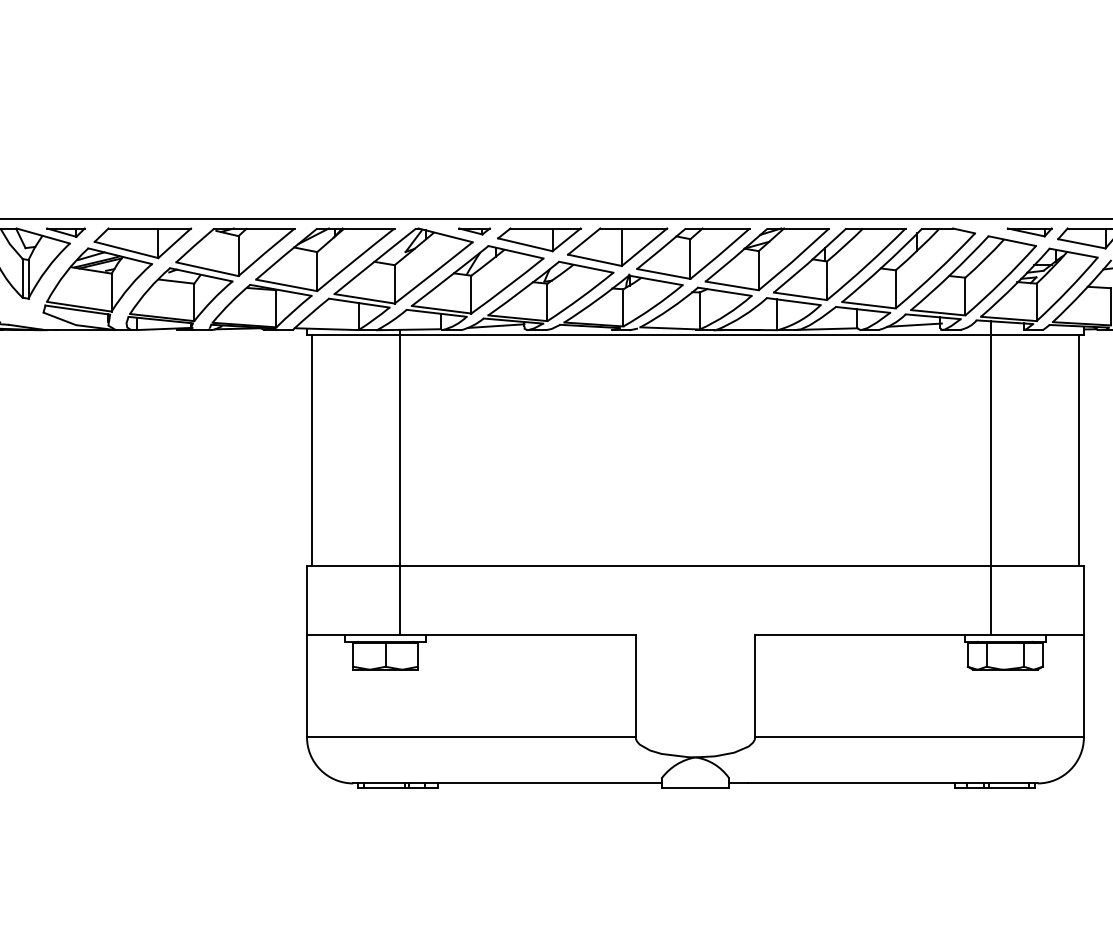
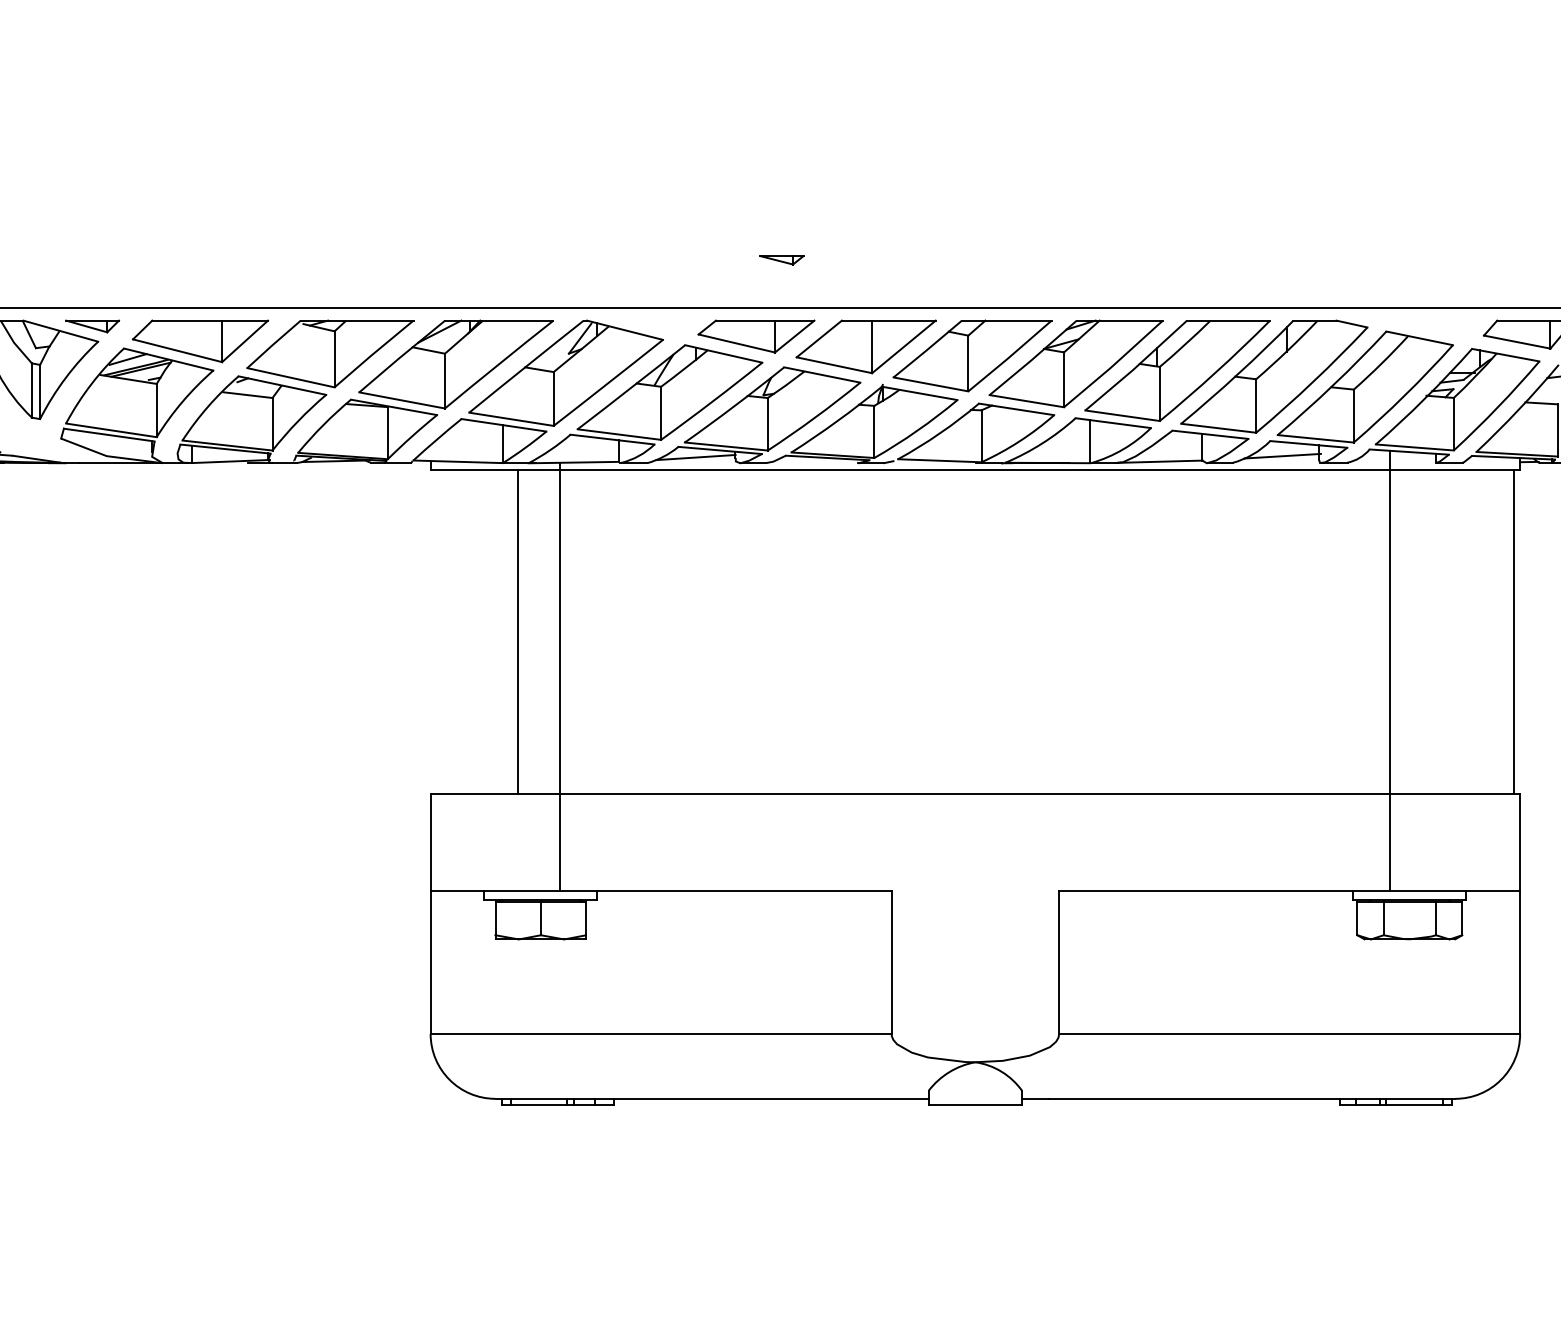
part: (474, 231) -> (781, 260), moved
part: (1029, 232) -> (1443, 326), removed
line: (311, 450) -> (518, 631), moved

